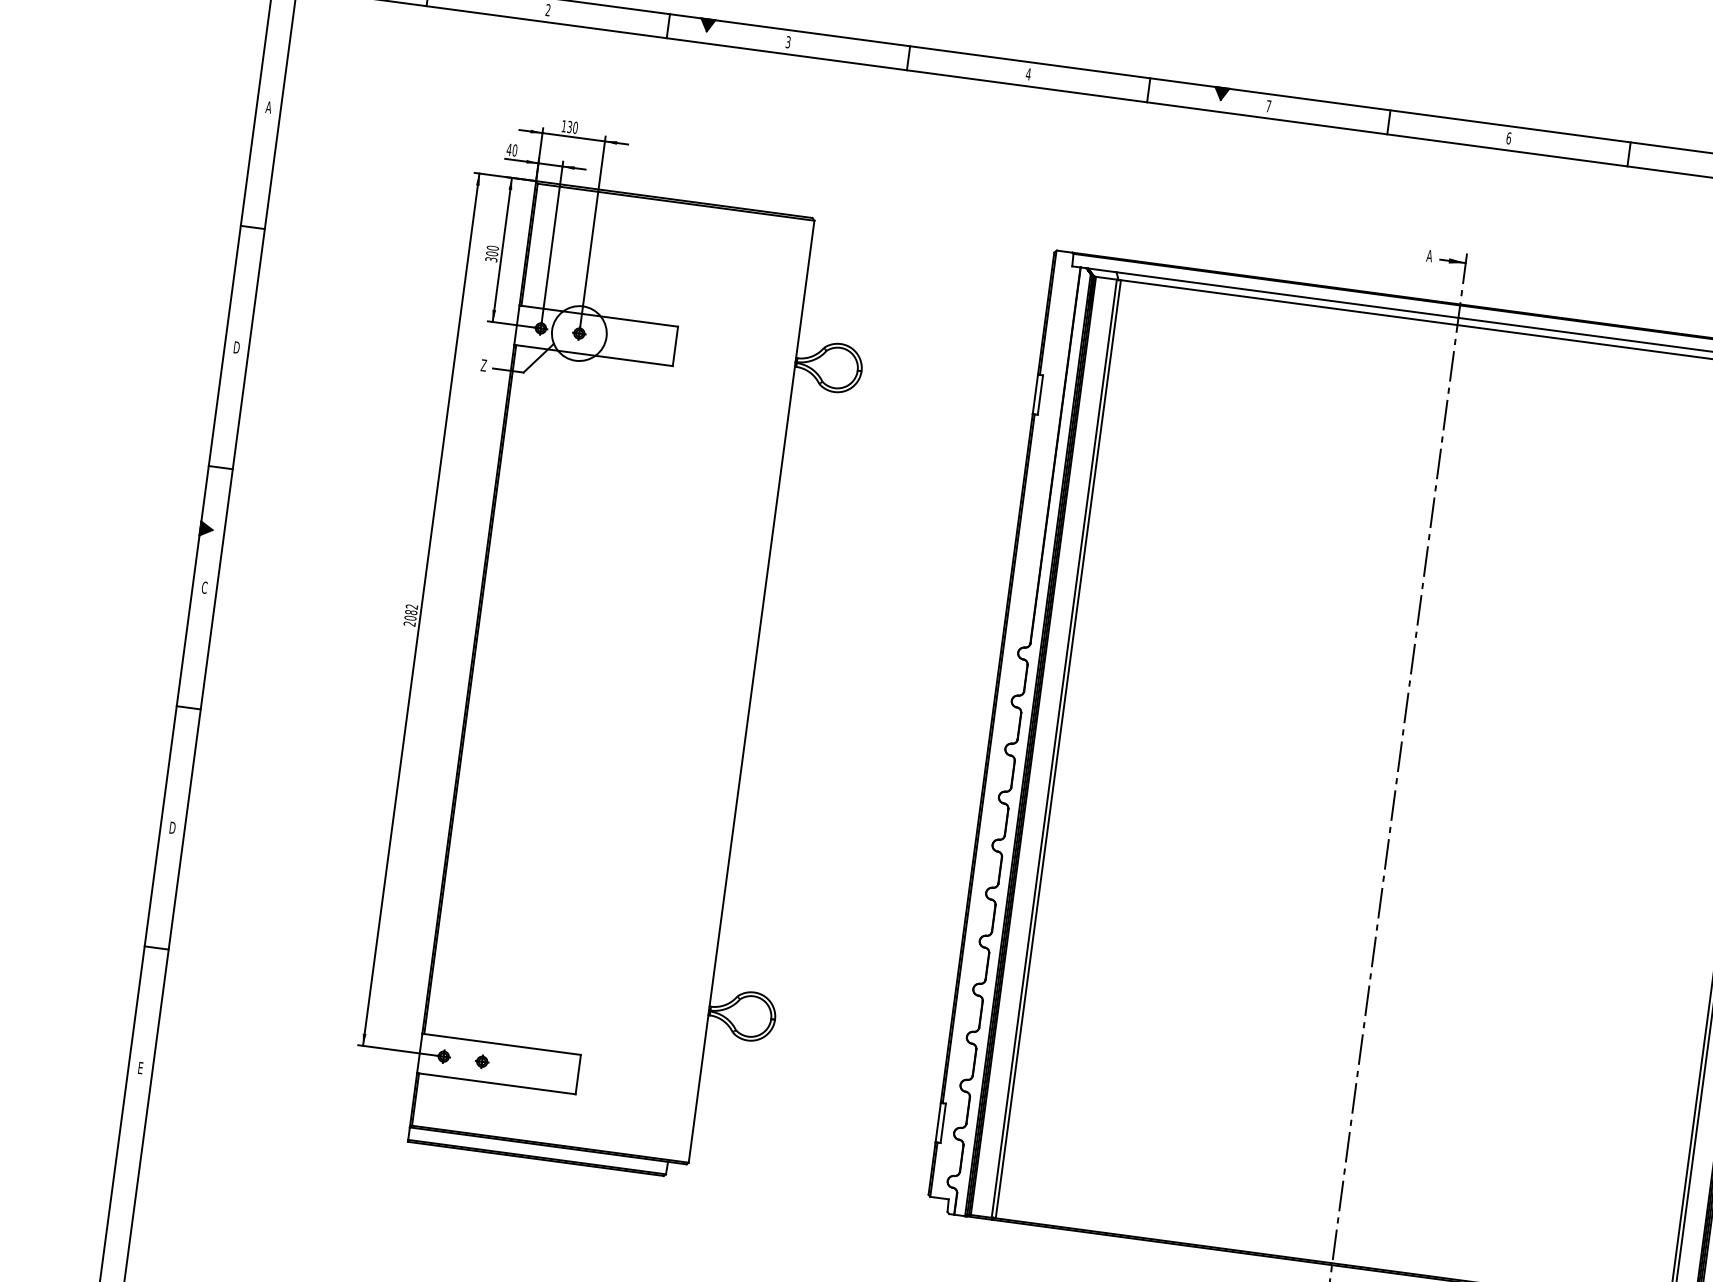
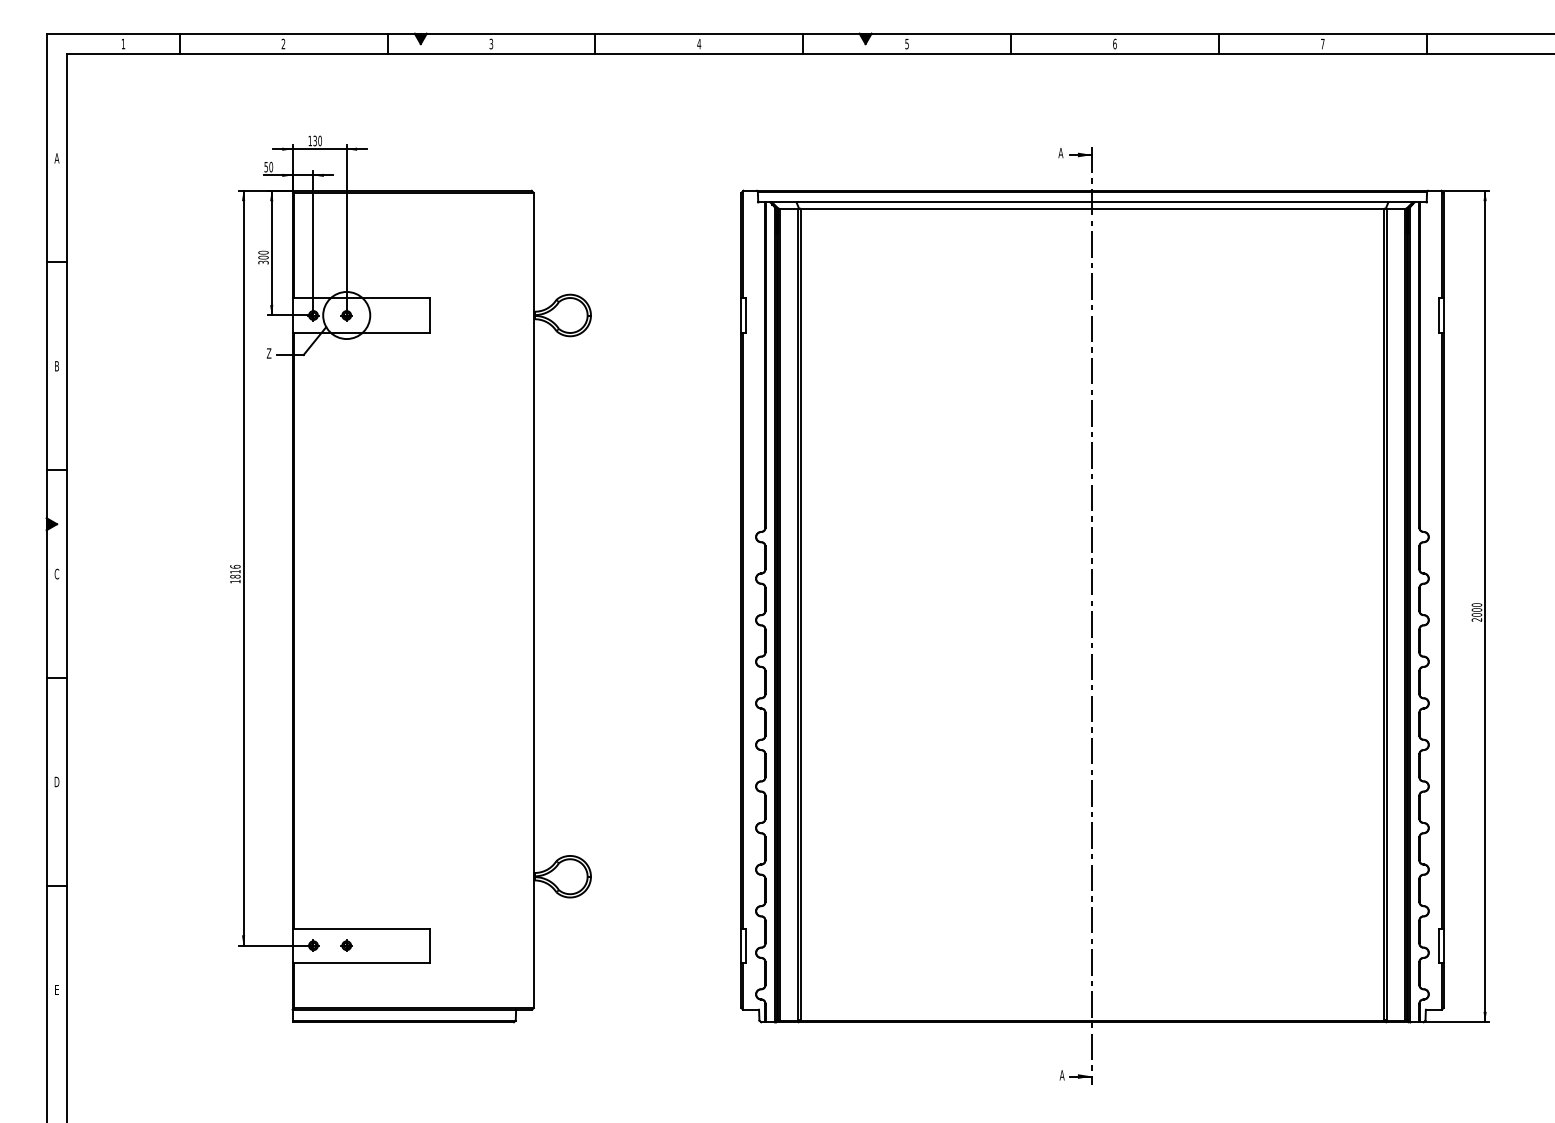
text: (1267, 106) -> (906, 44), 7 -> 5
text: (509, 150) -> (266, 167), 40 -> 50
text: (236, 347) -> (56, 366), D -> B
text: (411, 614) -> (235, 573), 2082 -> 1816

